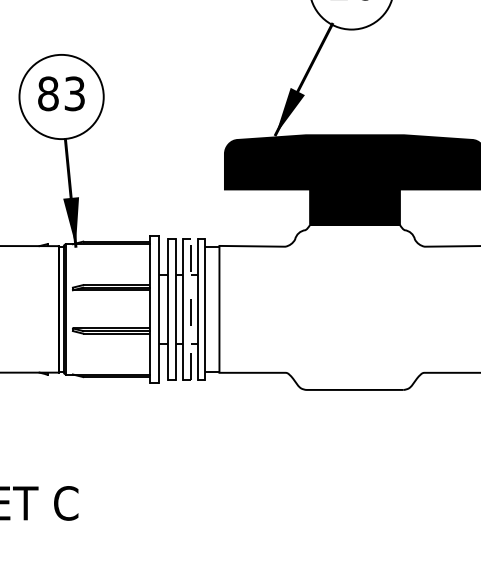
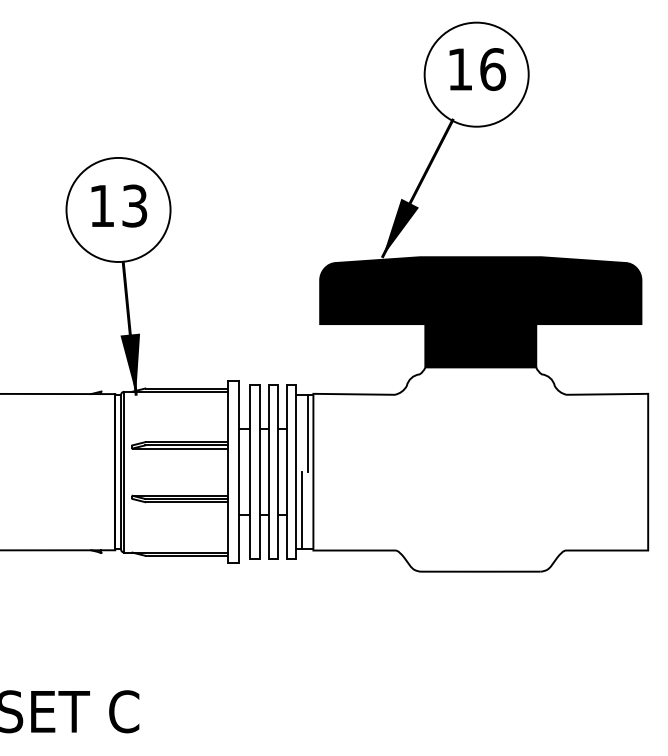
text: (48, 93) -> (102, 205), 83 -> 13
line: (214, 278) -> (307, 433), added
line: (190, 308) -> (277, 471), dashed -> solid
line: (210, 340) -> (302, 510), added

